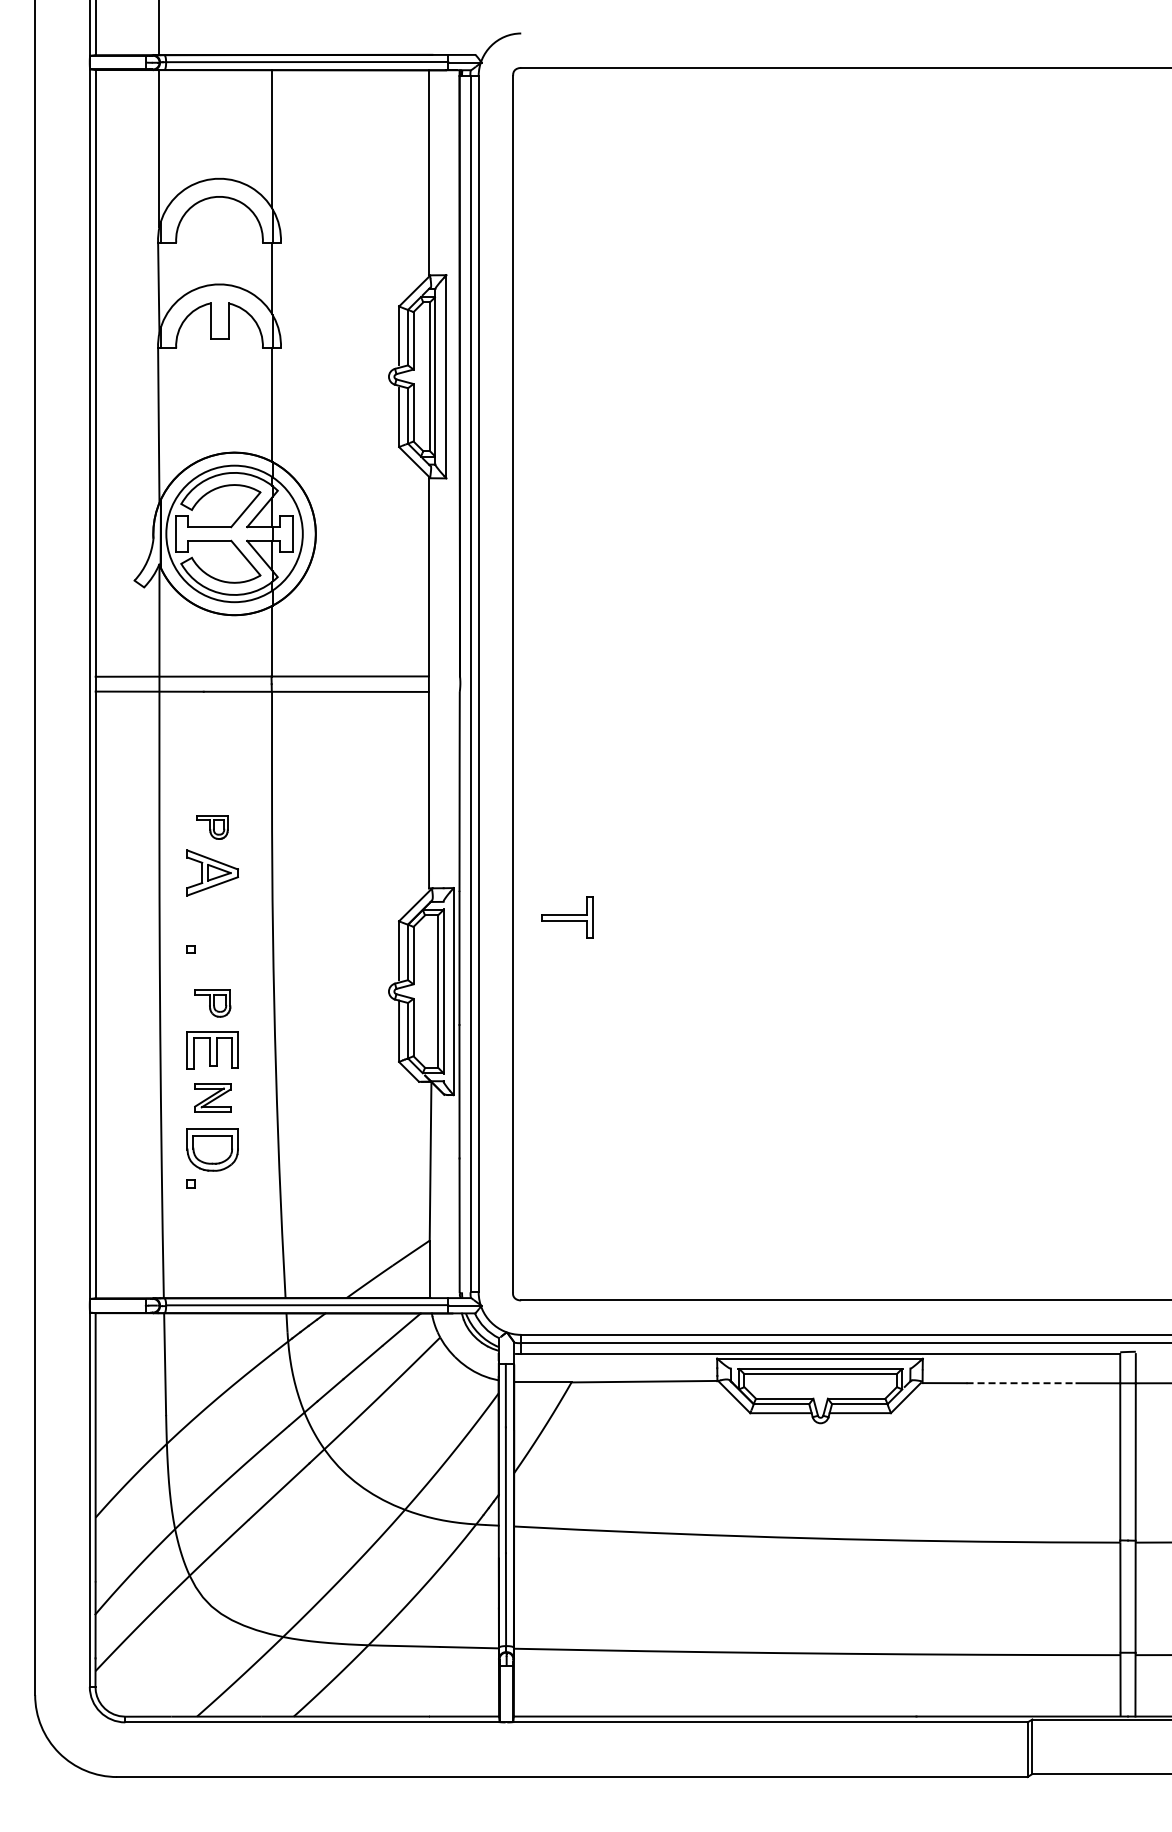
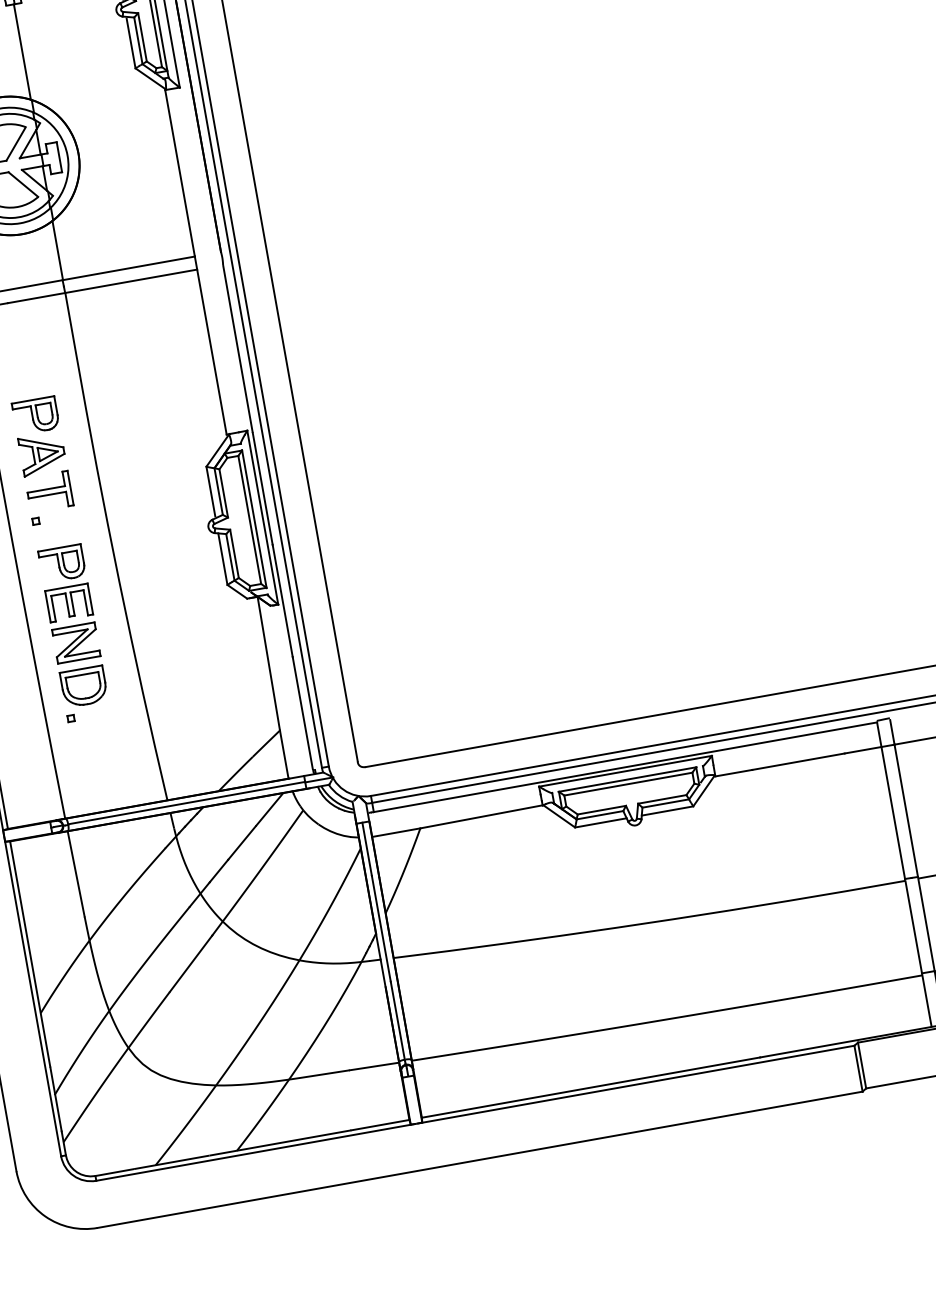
part: (212, 827) -> (35, 415), size x1.67
part: (567, 917) -> (49, 491), moved
part: (212, 1003) -> (61, 563), size x1.43
part: (212, 1097) -> (76, 642), size x1.43
line: (1021, 1383) -> (798, 761), dashed -> solid

